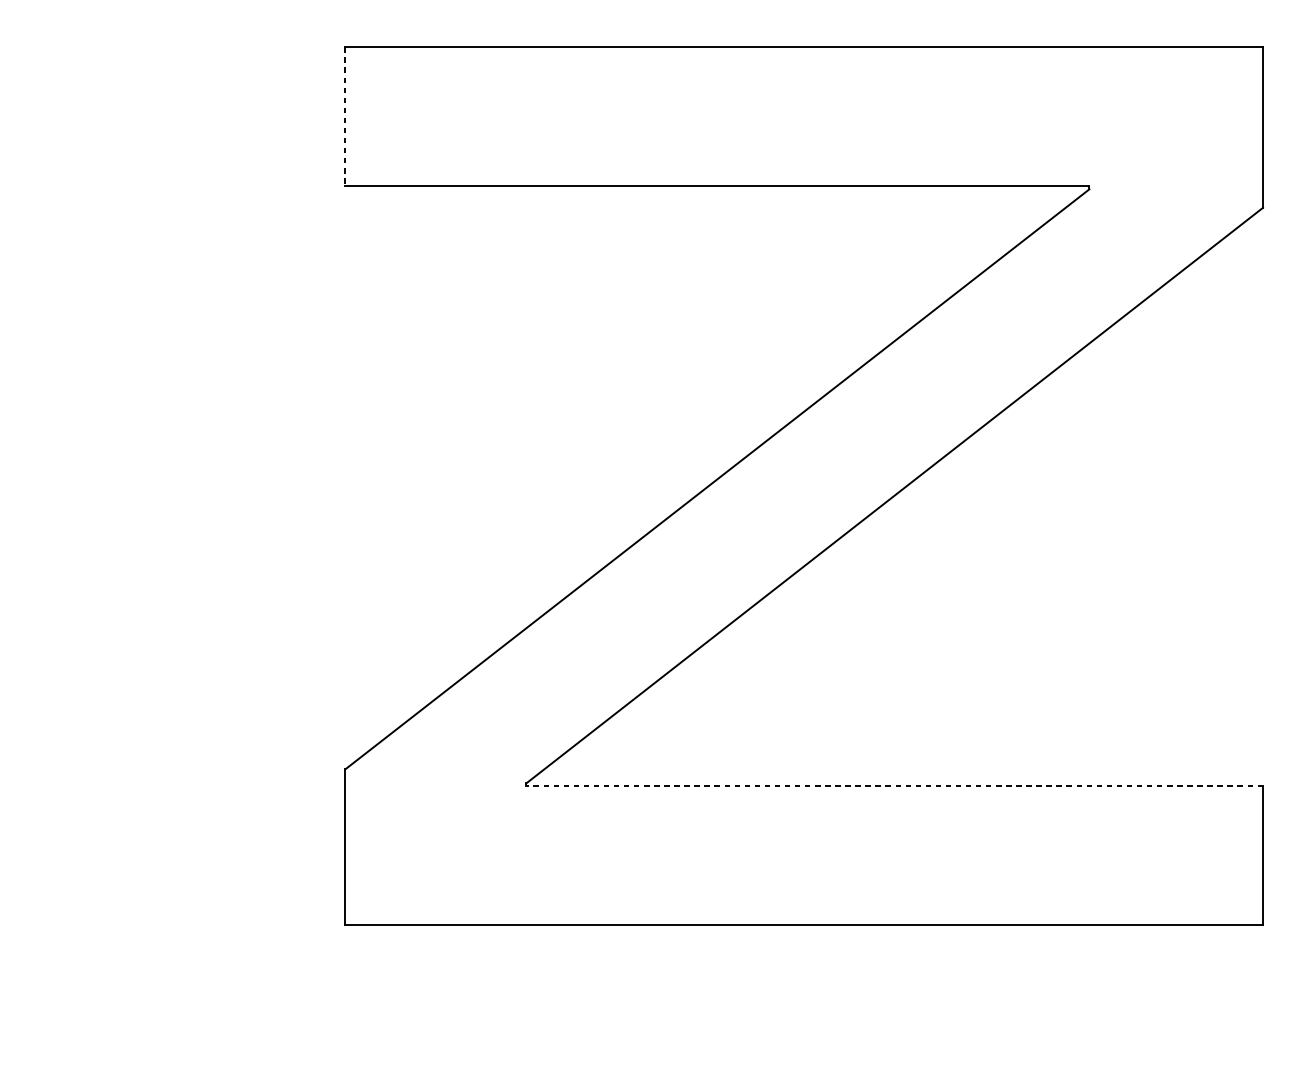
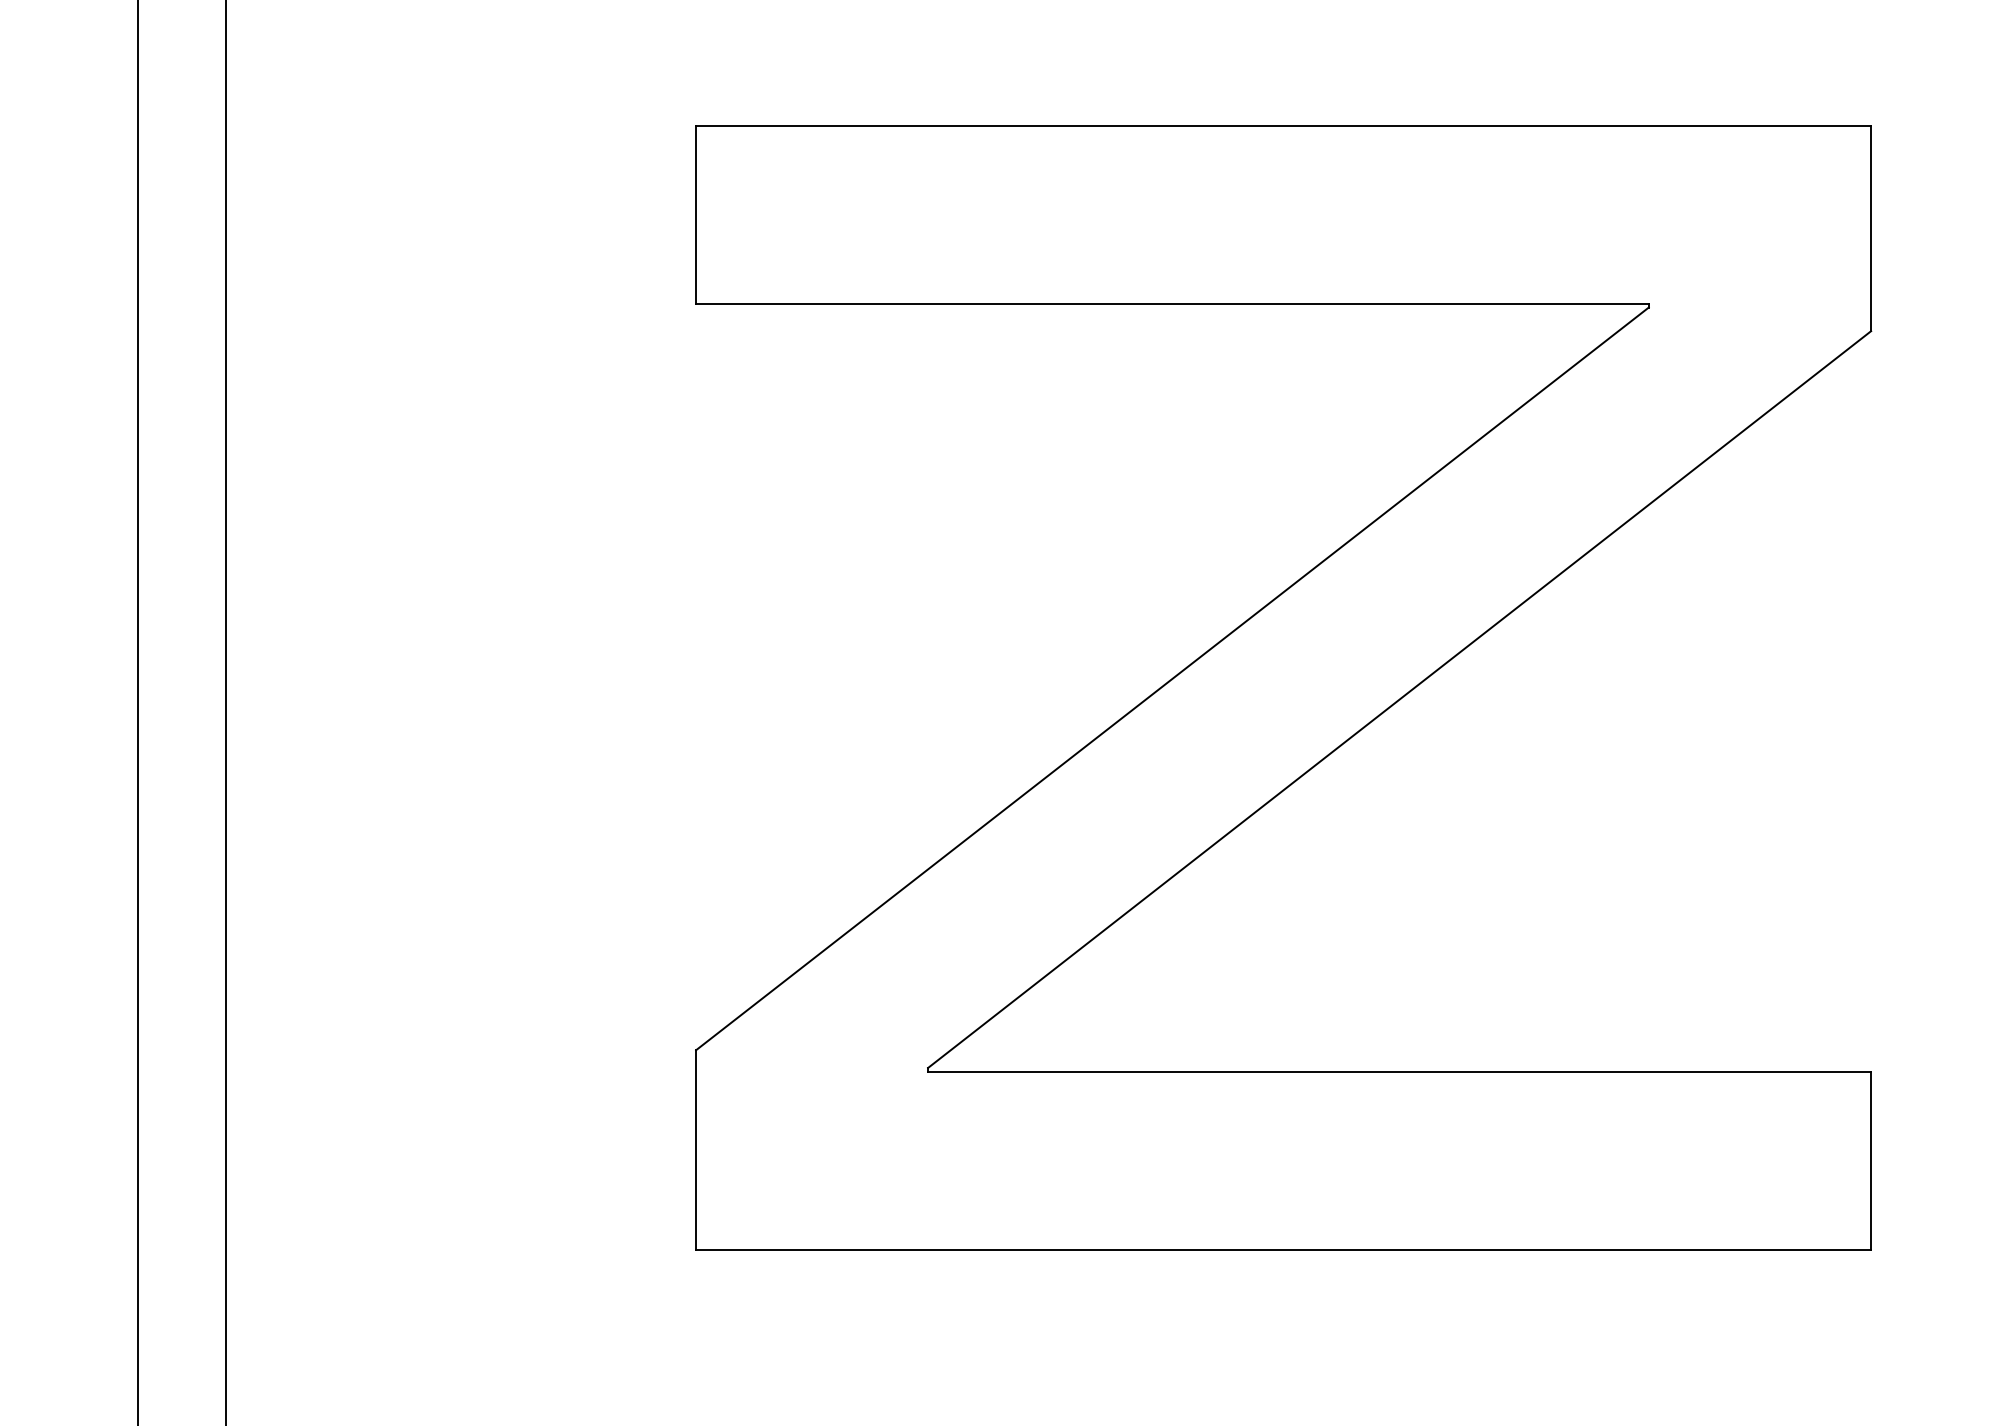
line: (345, 117) -> (696, 215), dashed -> solid
line: (894, 786) -> (1399, 1071), dashed -> solid

